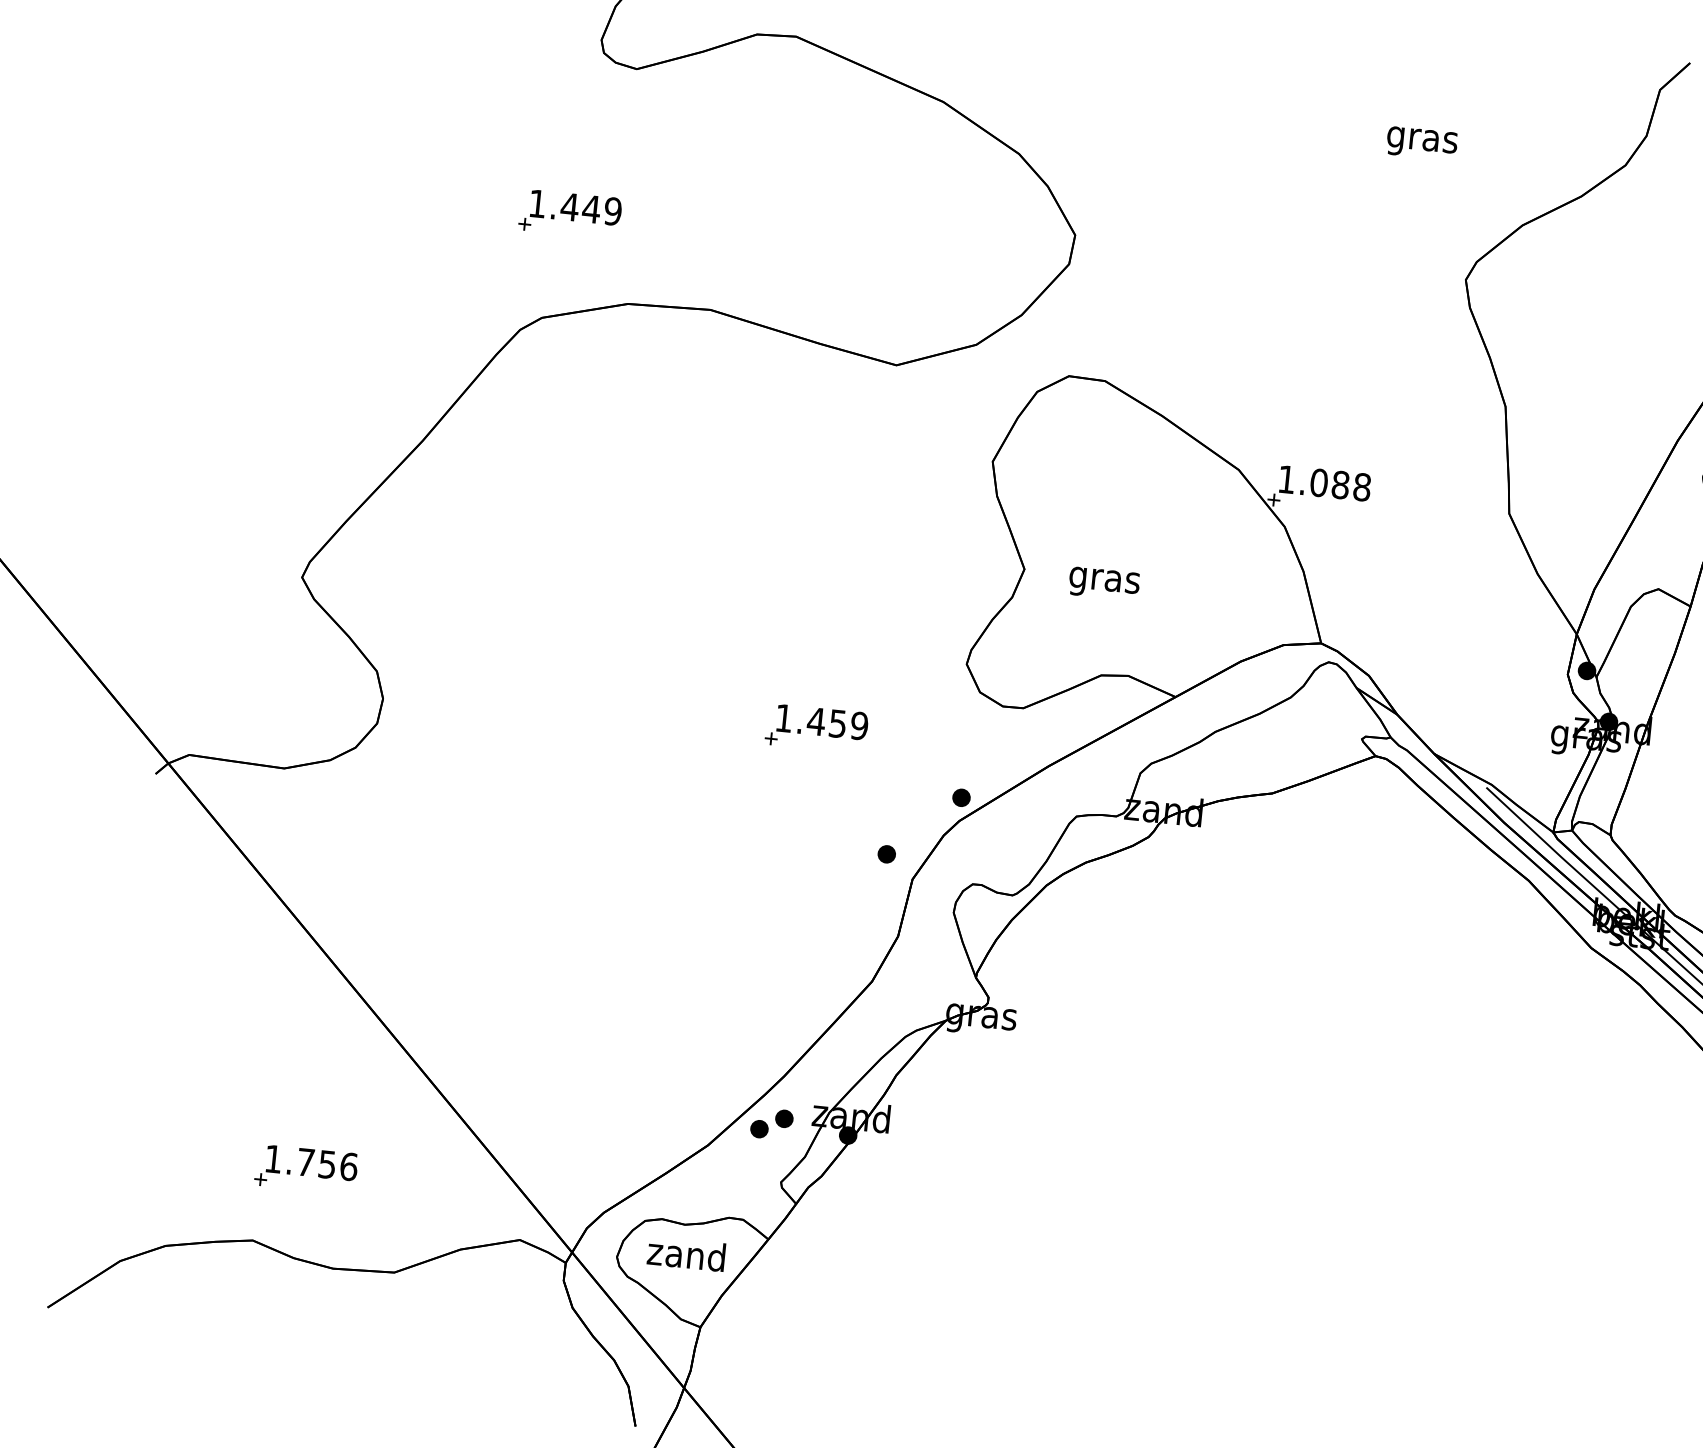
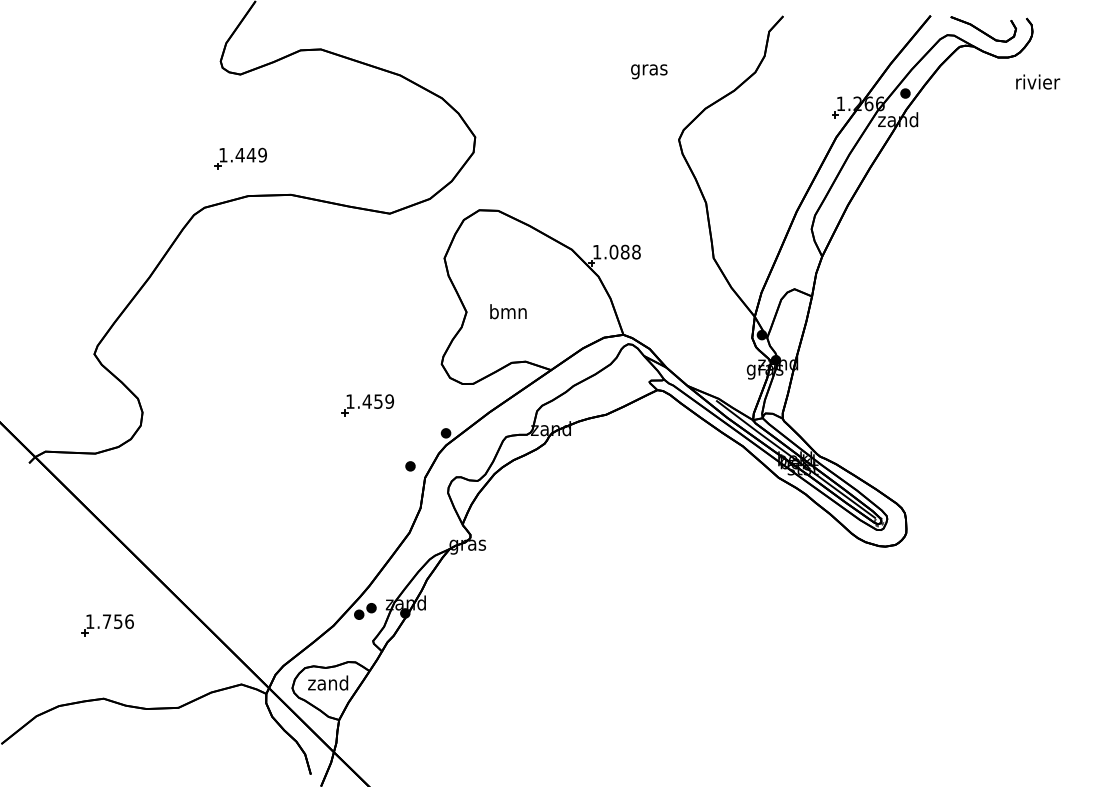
part: (569, 213) -> (240, 158), moved
text: (1104, 580) -> (508, 313), gras -> bmn
part: (305, 1169) -> (107, 625), moved

